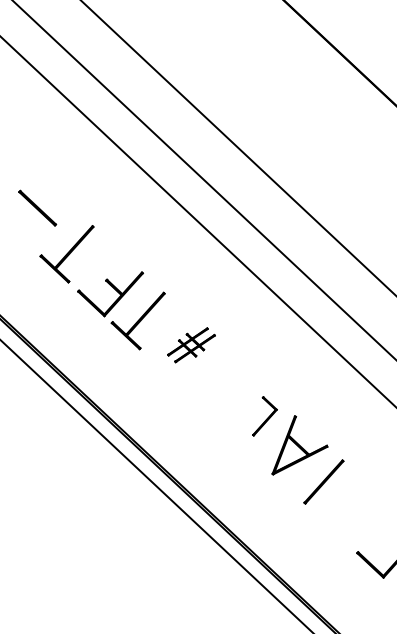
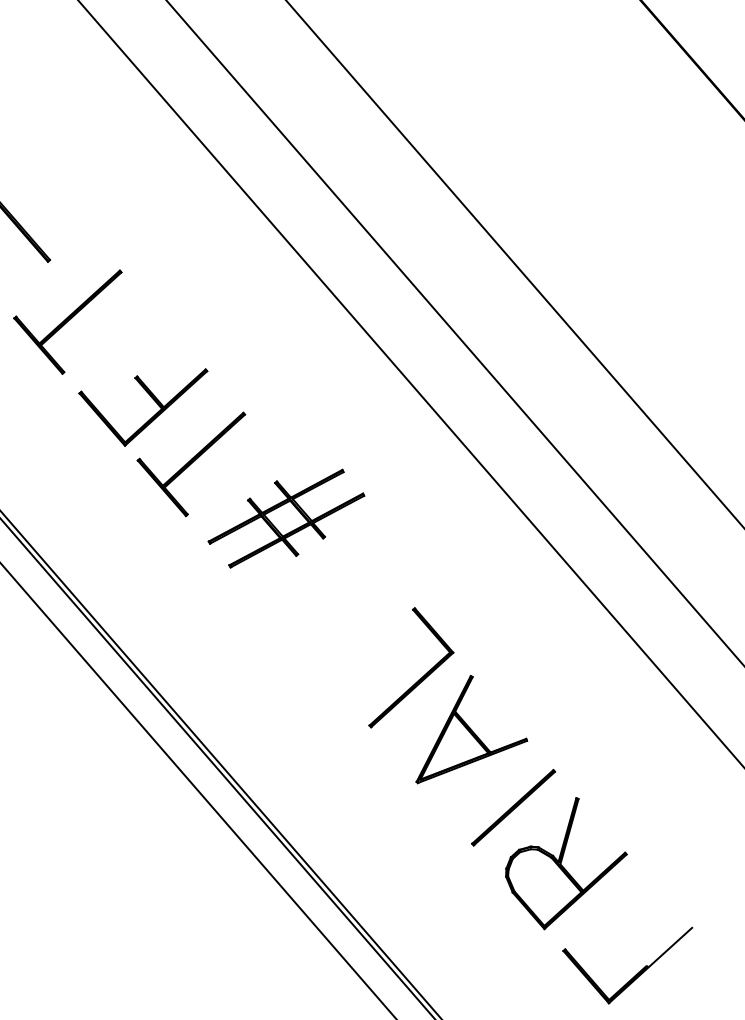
part: (191, 345) -> (286, 519), size x1.67
part: (264, 416) -> (412, 670), size x1.67
part: (353, 507) -> (565, 862), added

